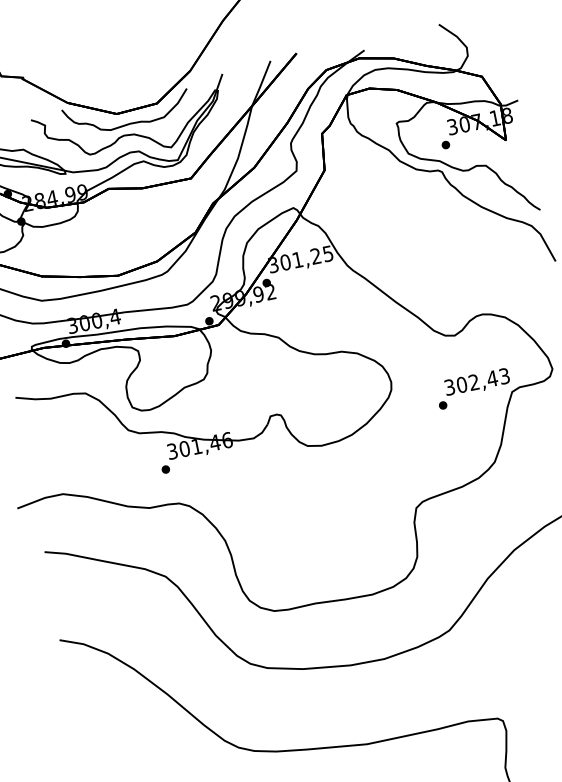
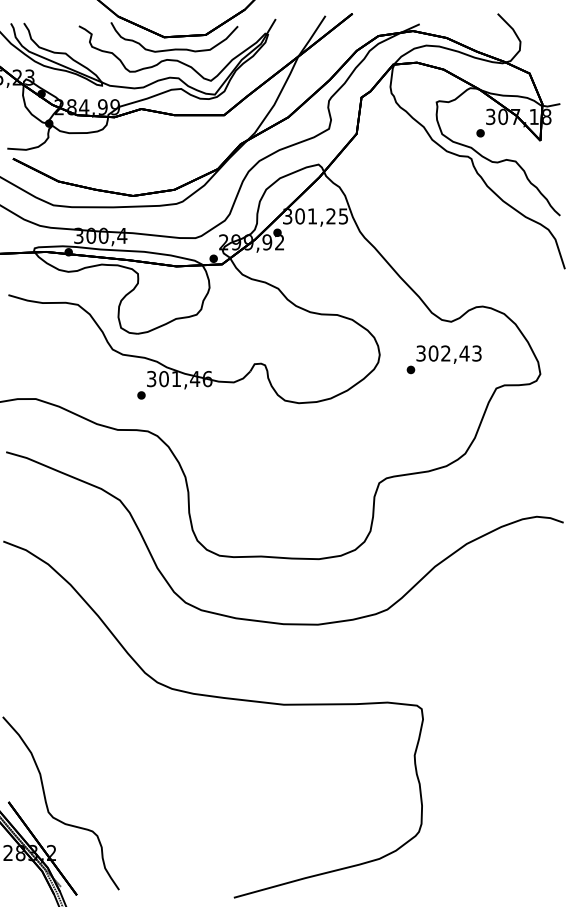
text: (472, 388) -> (443, 359), moved

